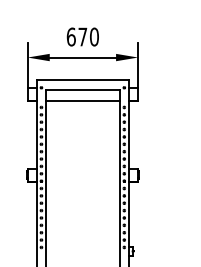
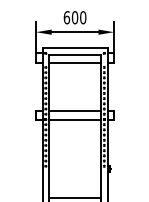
text: (82, 36) -> (74, 17), 670 -> 600
line: (83, 168) -> (75, 110), added
line: (83, 181) -> (75, 119), added

